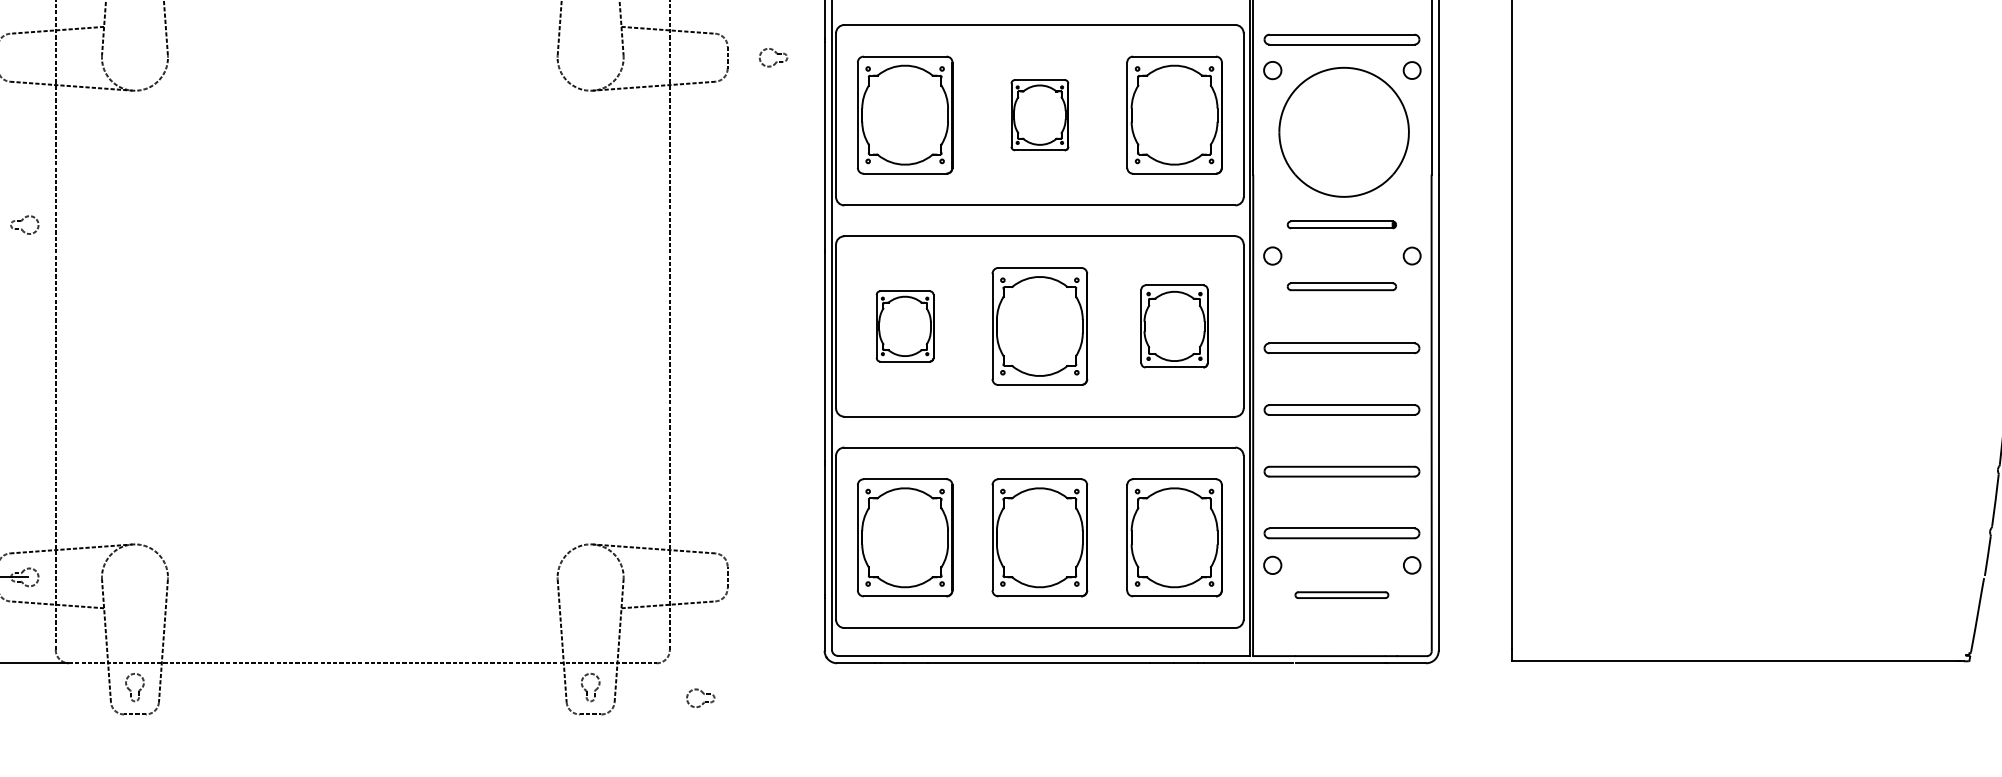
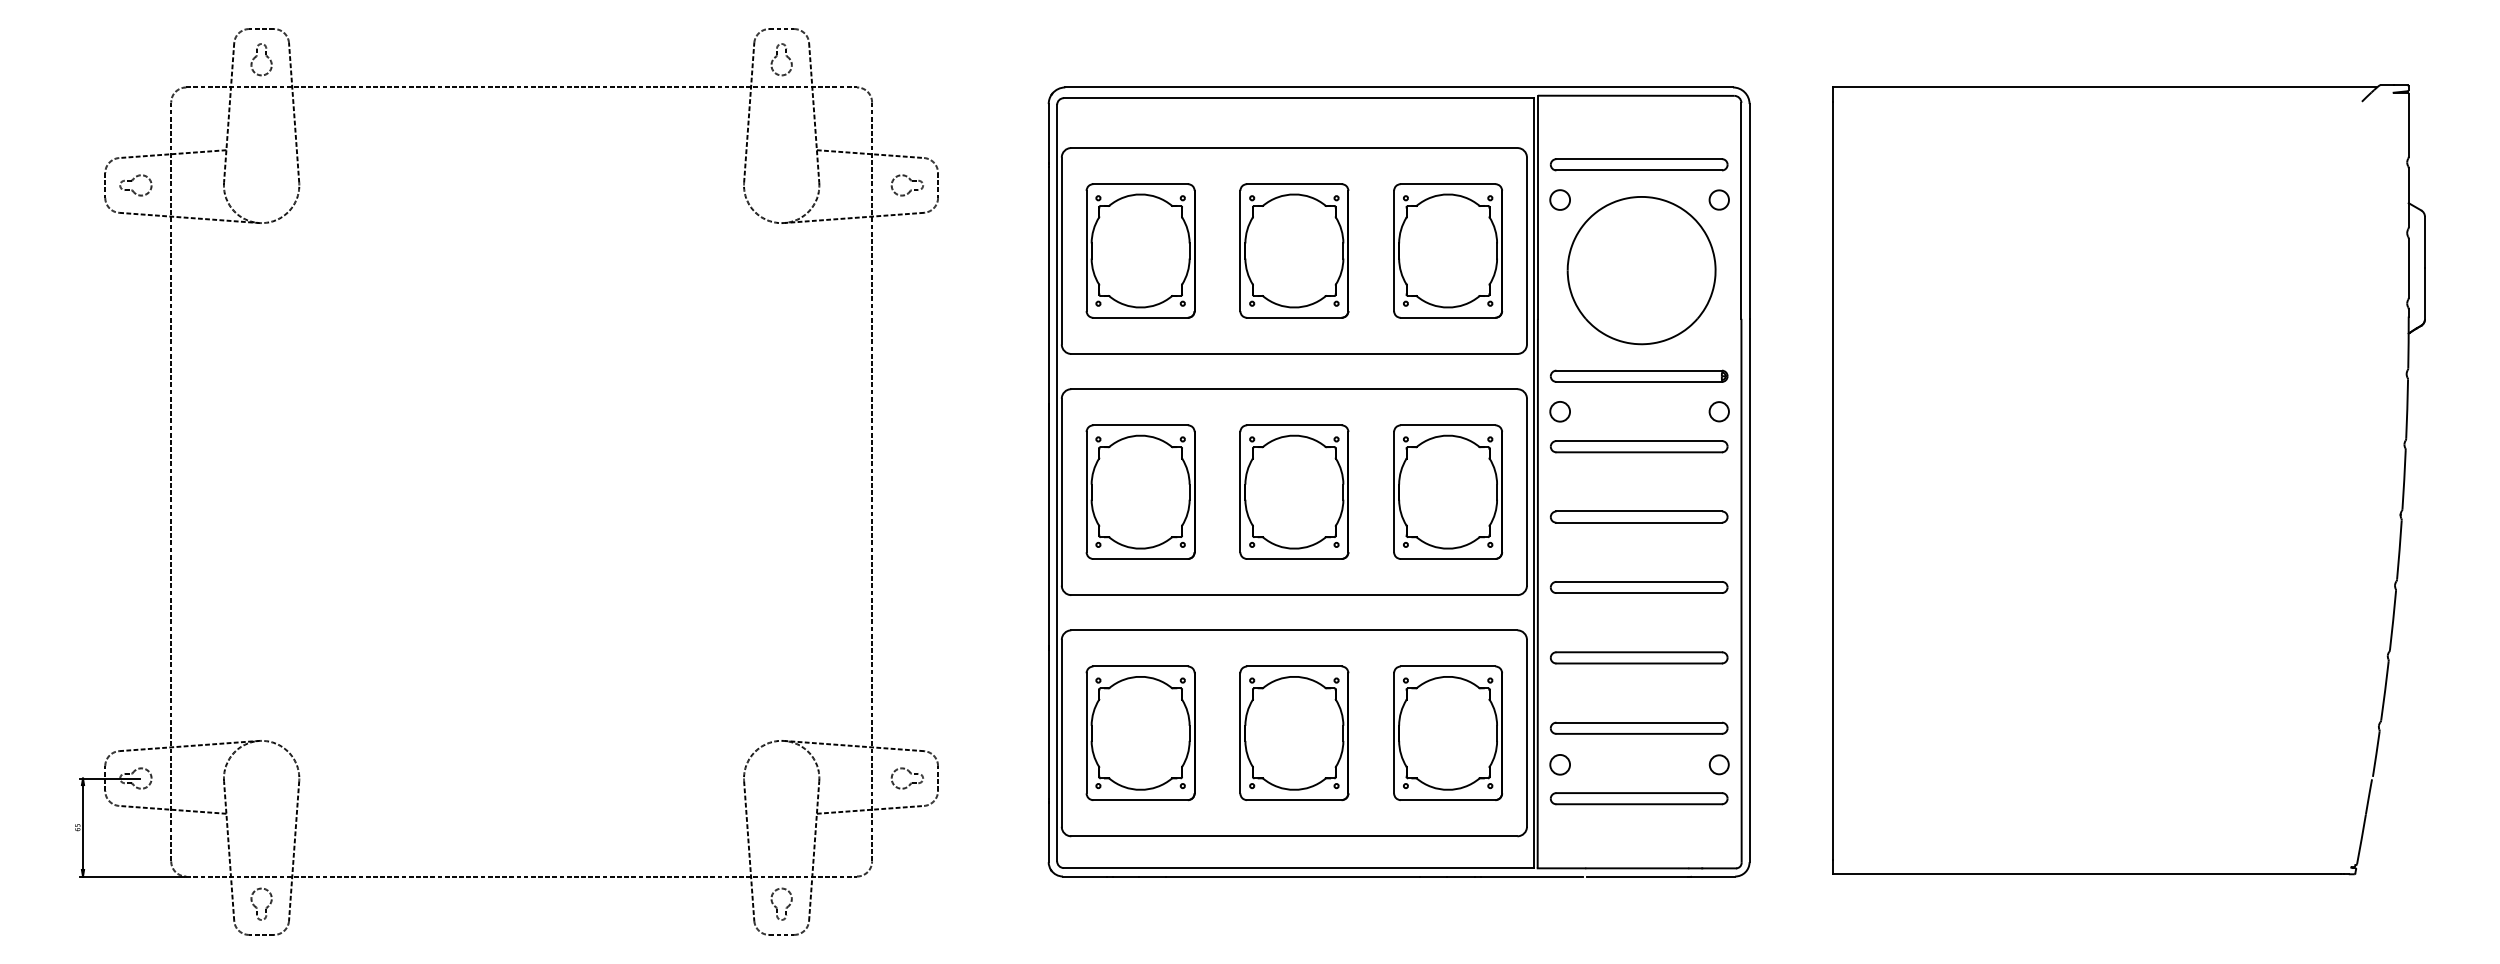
part: (772, 57) -> (906, 185), moved
part: (1039, 114) -> (1294, 250), size x1.67
part: (1341, 224) -> (1638, 375), size x1.43
part: (24, 225) -> (135, 185), moved
part: (1341, 286) -> (1638, 446), size x1.43
part: (905, 325) -> (1140, 491), size x1.67
part: (1174, 325) -> (1447, 491), size x1.43
part: (1341, 594) -> (1638, 798), size x1.67
part: (700, 698) -> (906, 778), moved

